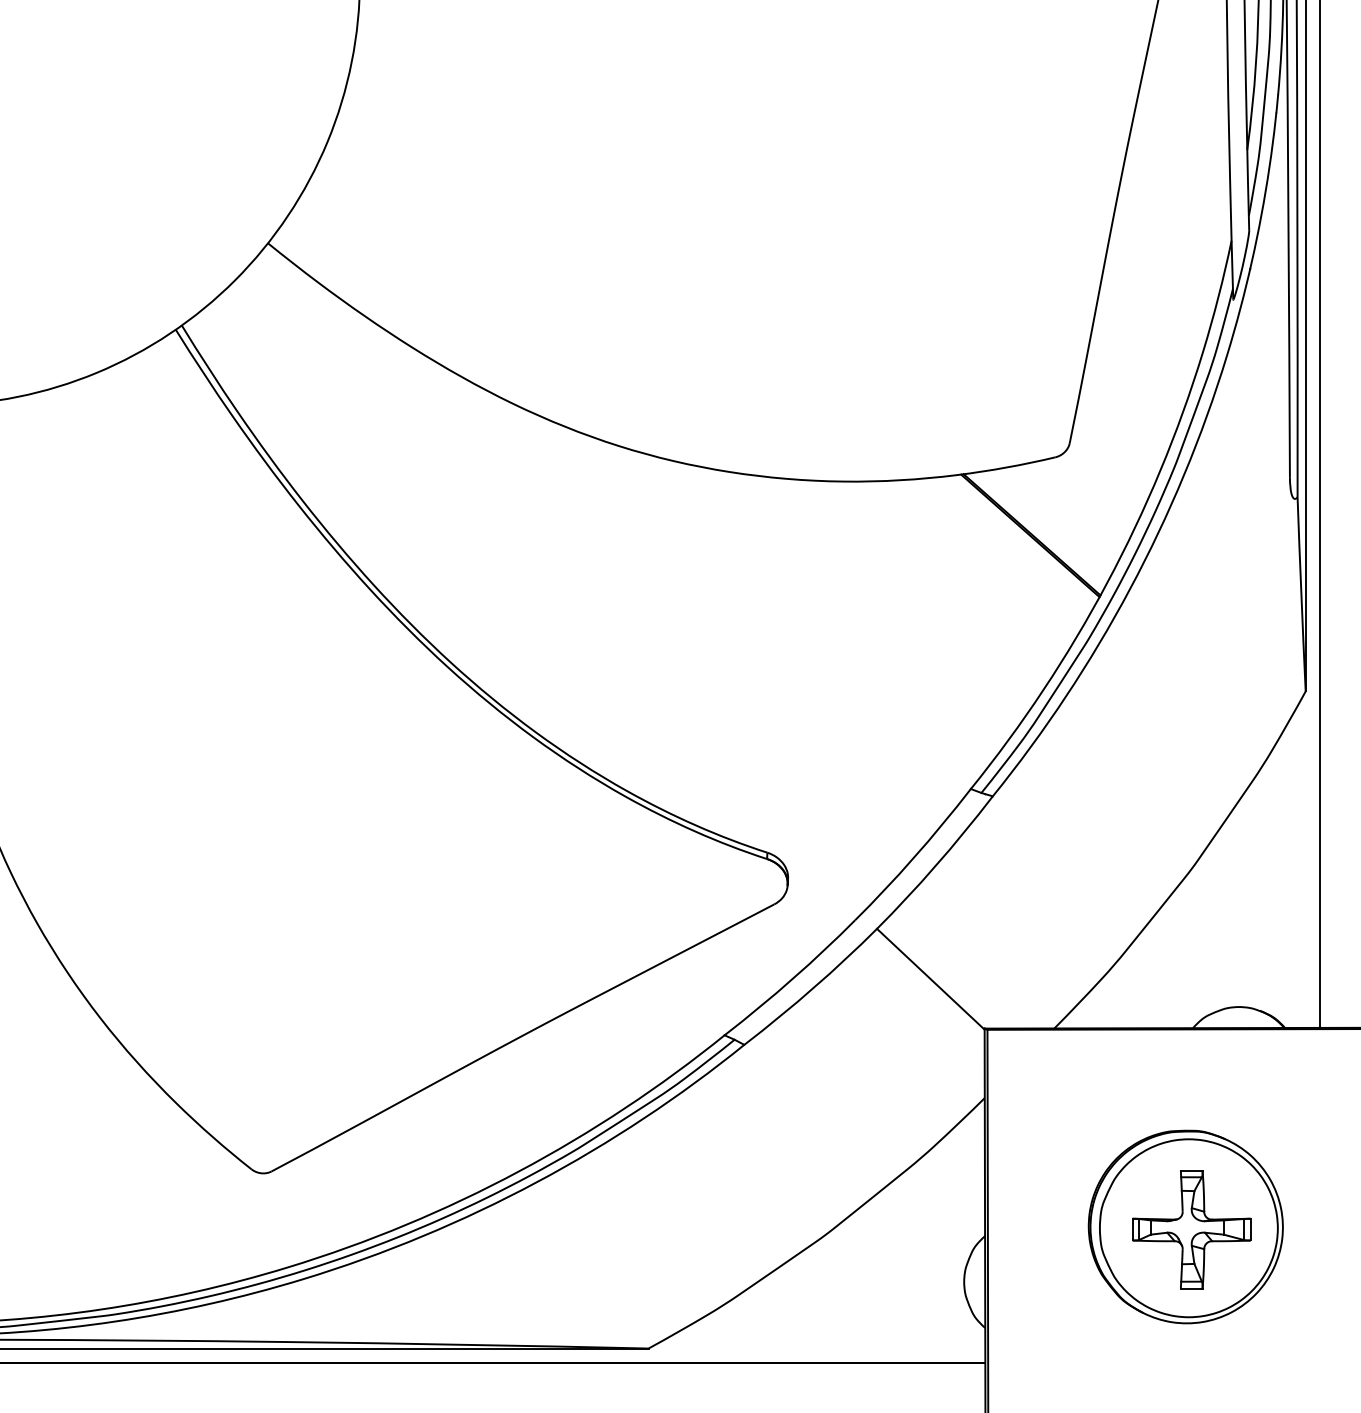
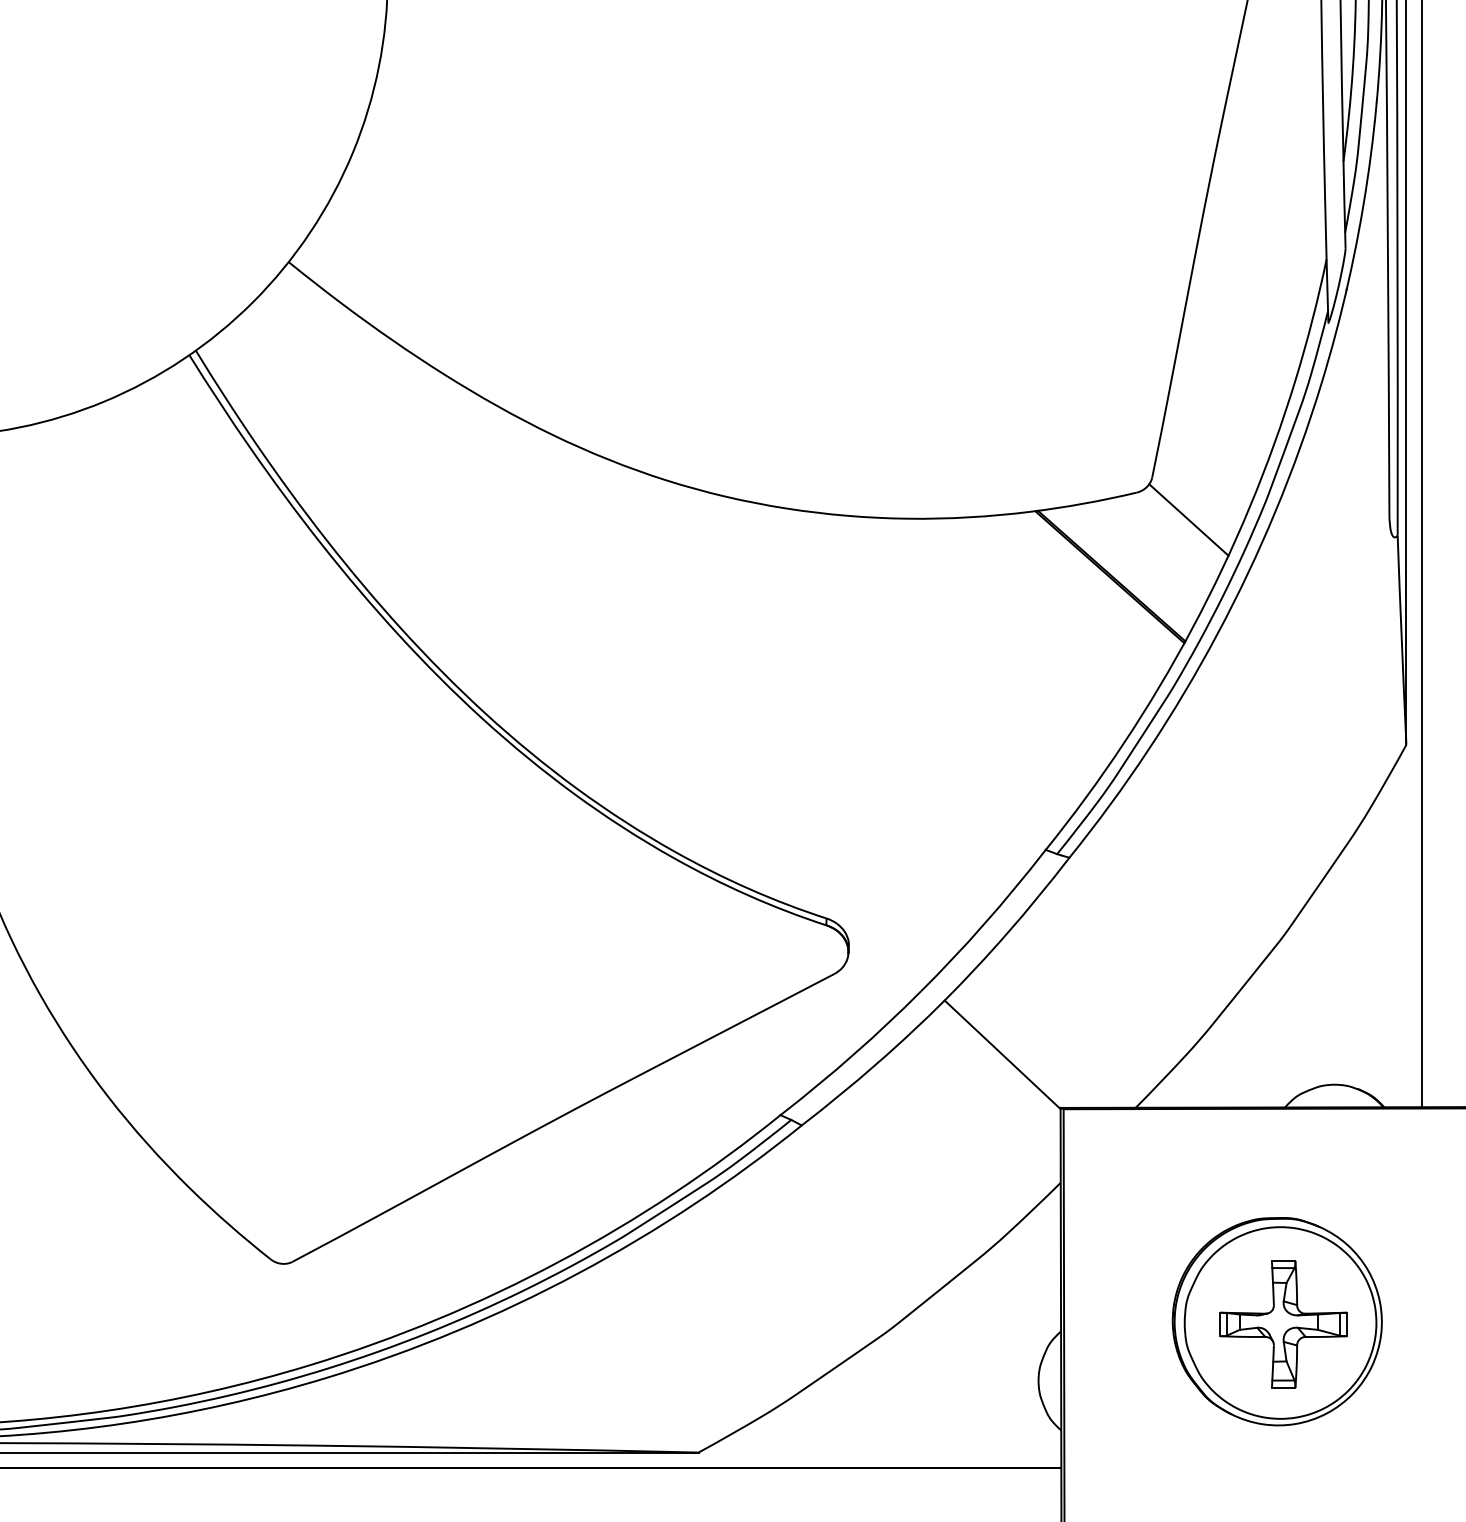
line: (1103, 482) -> (1188, 519), added

